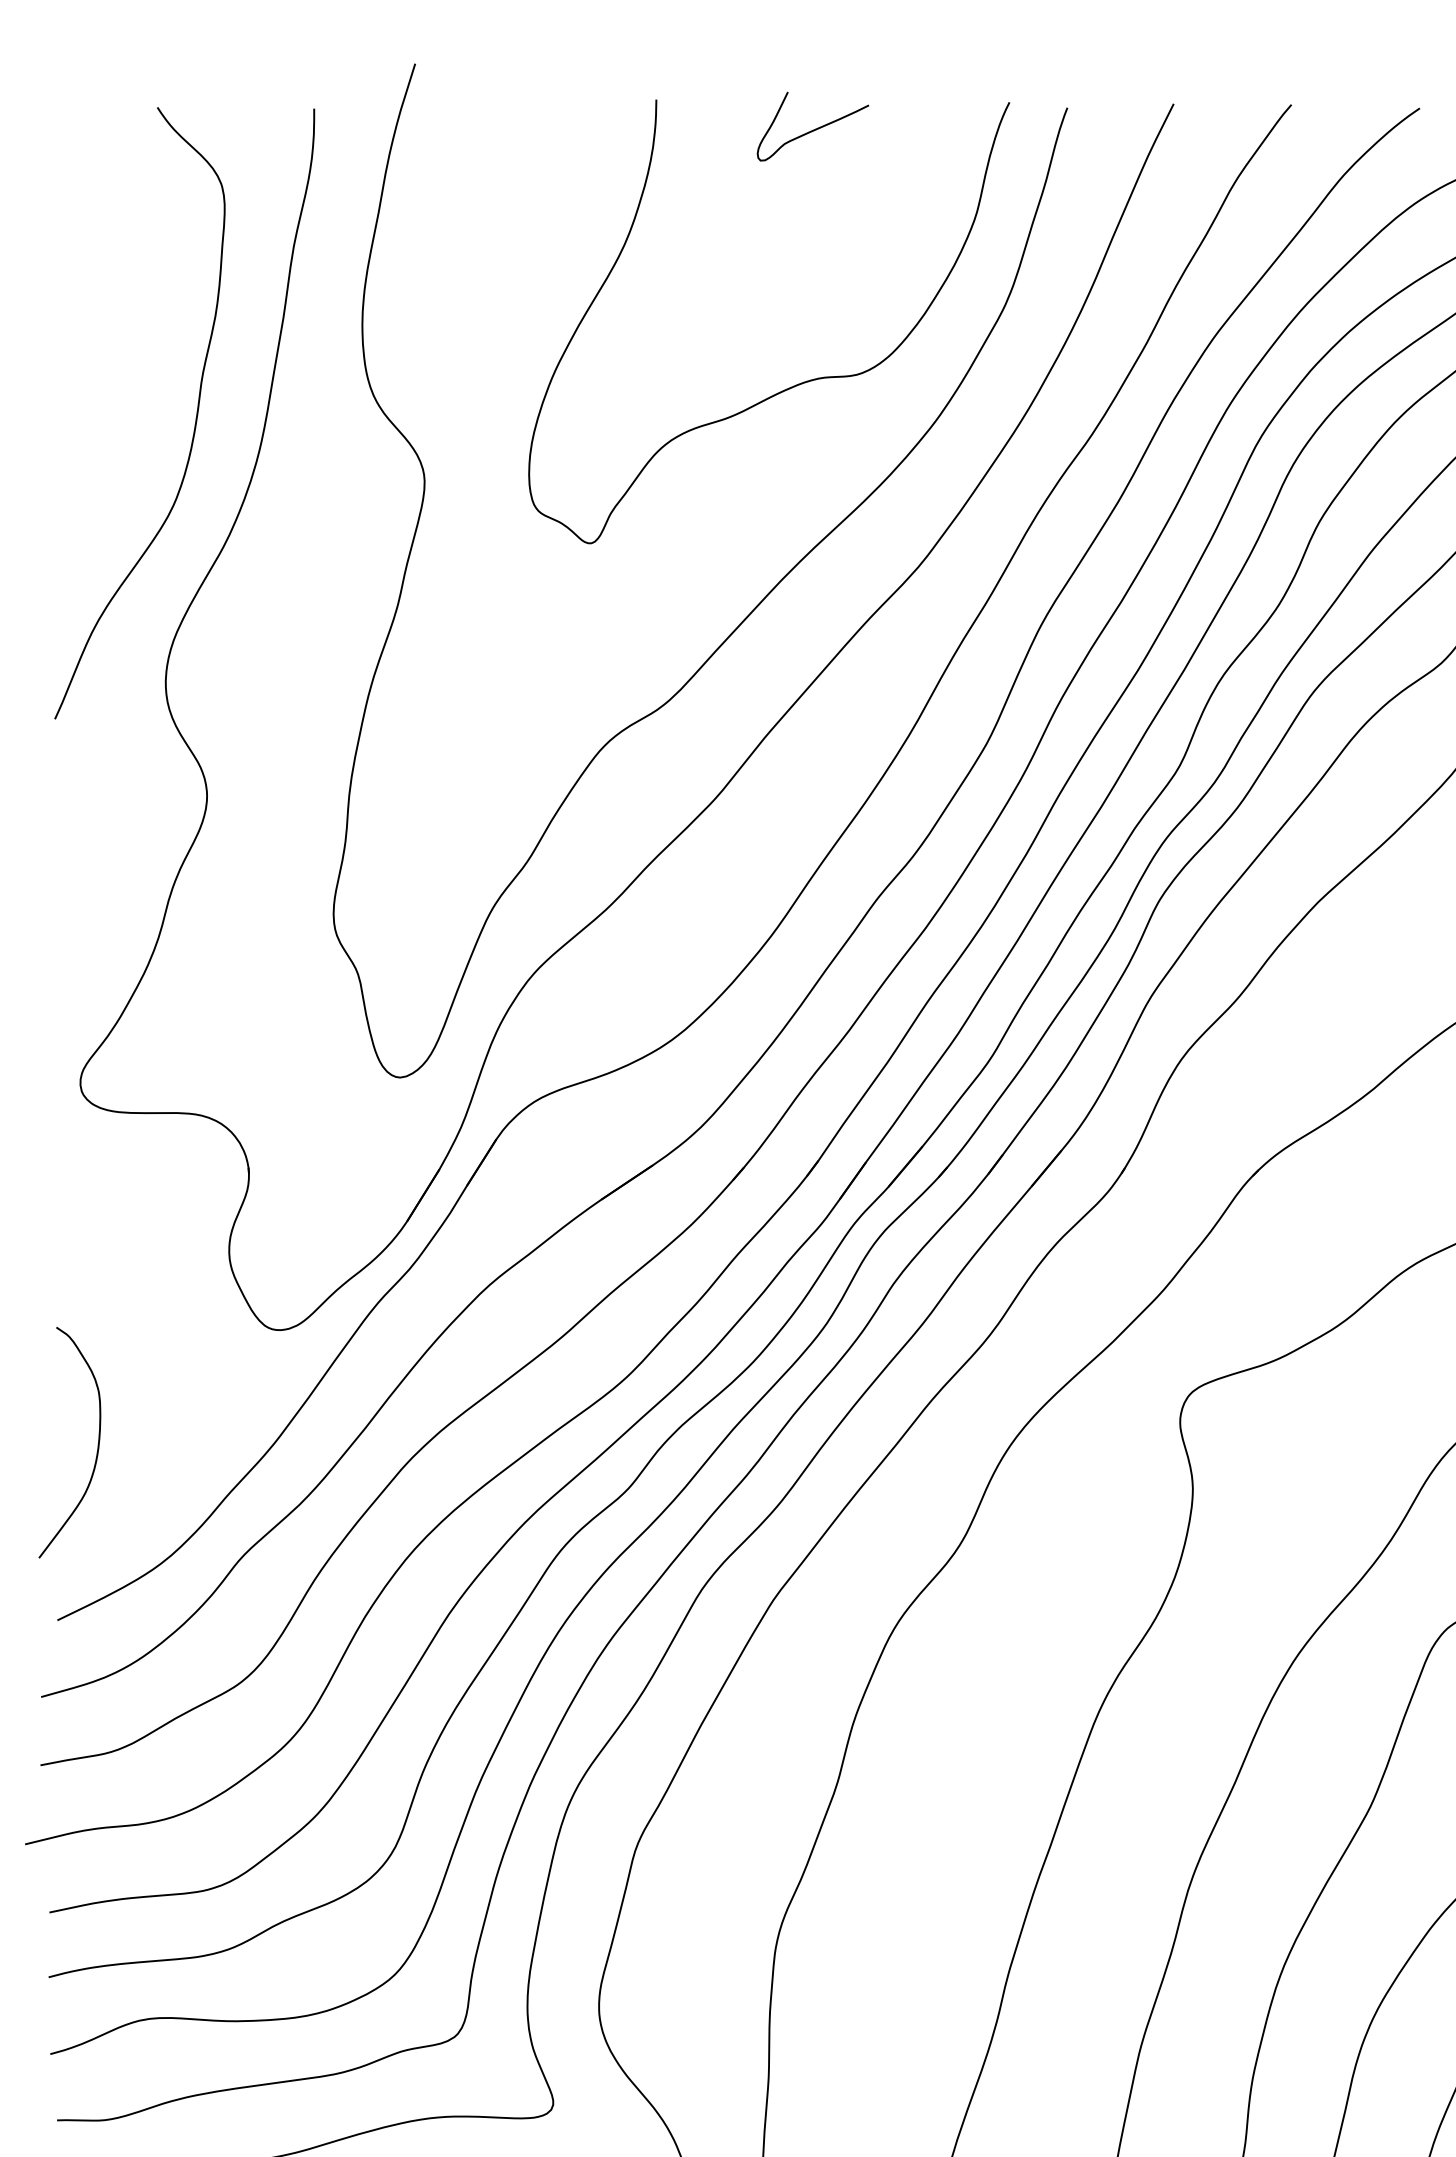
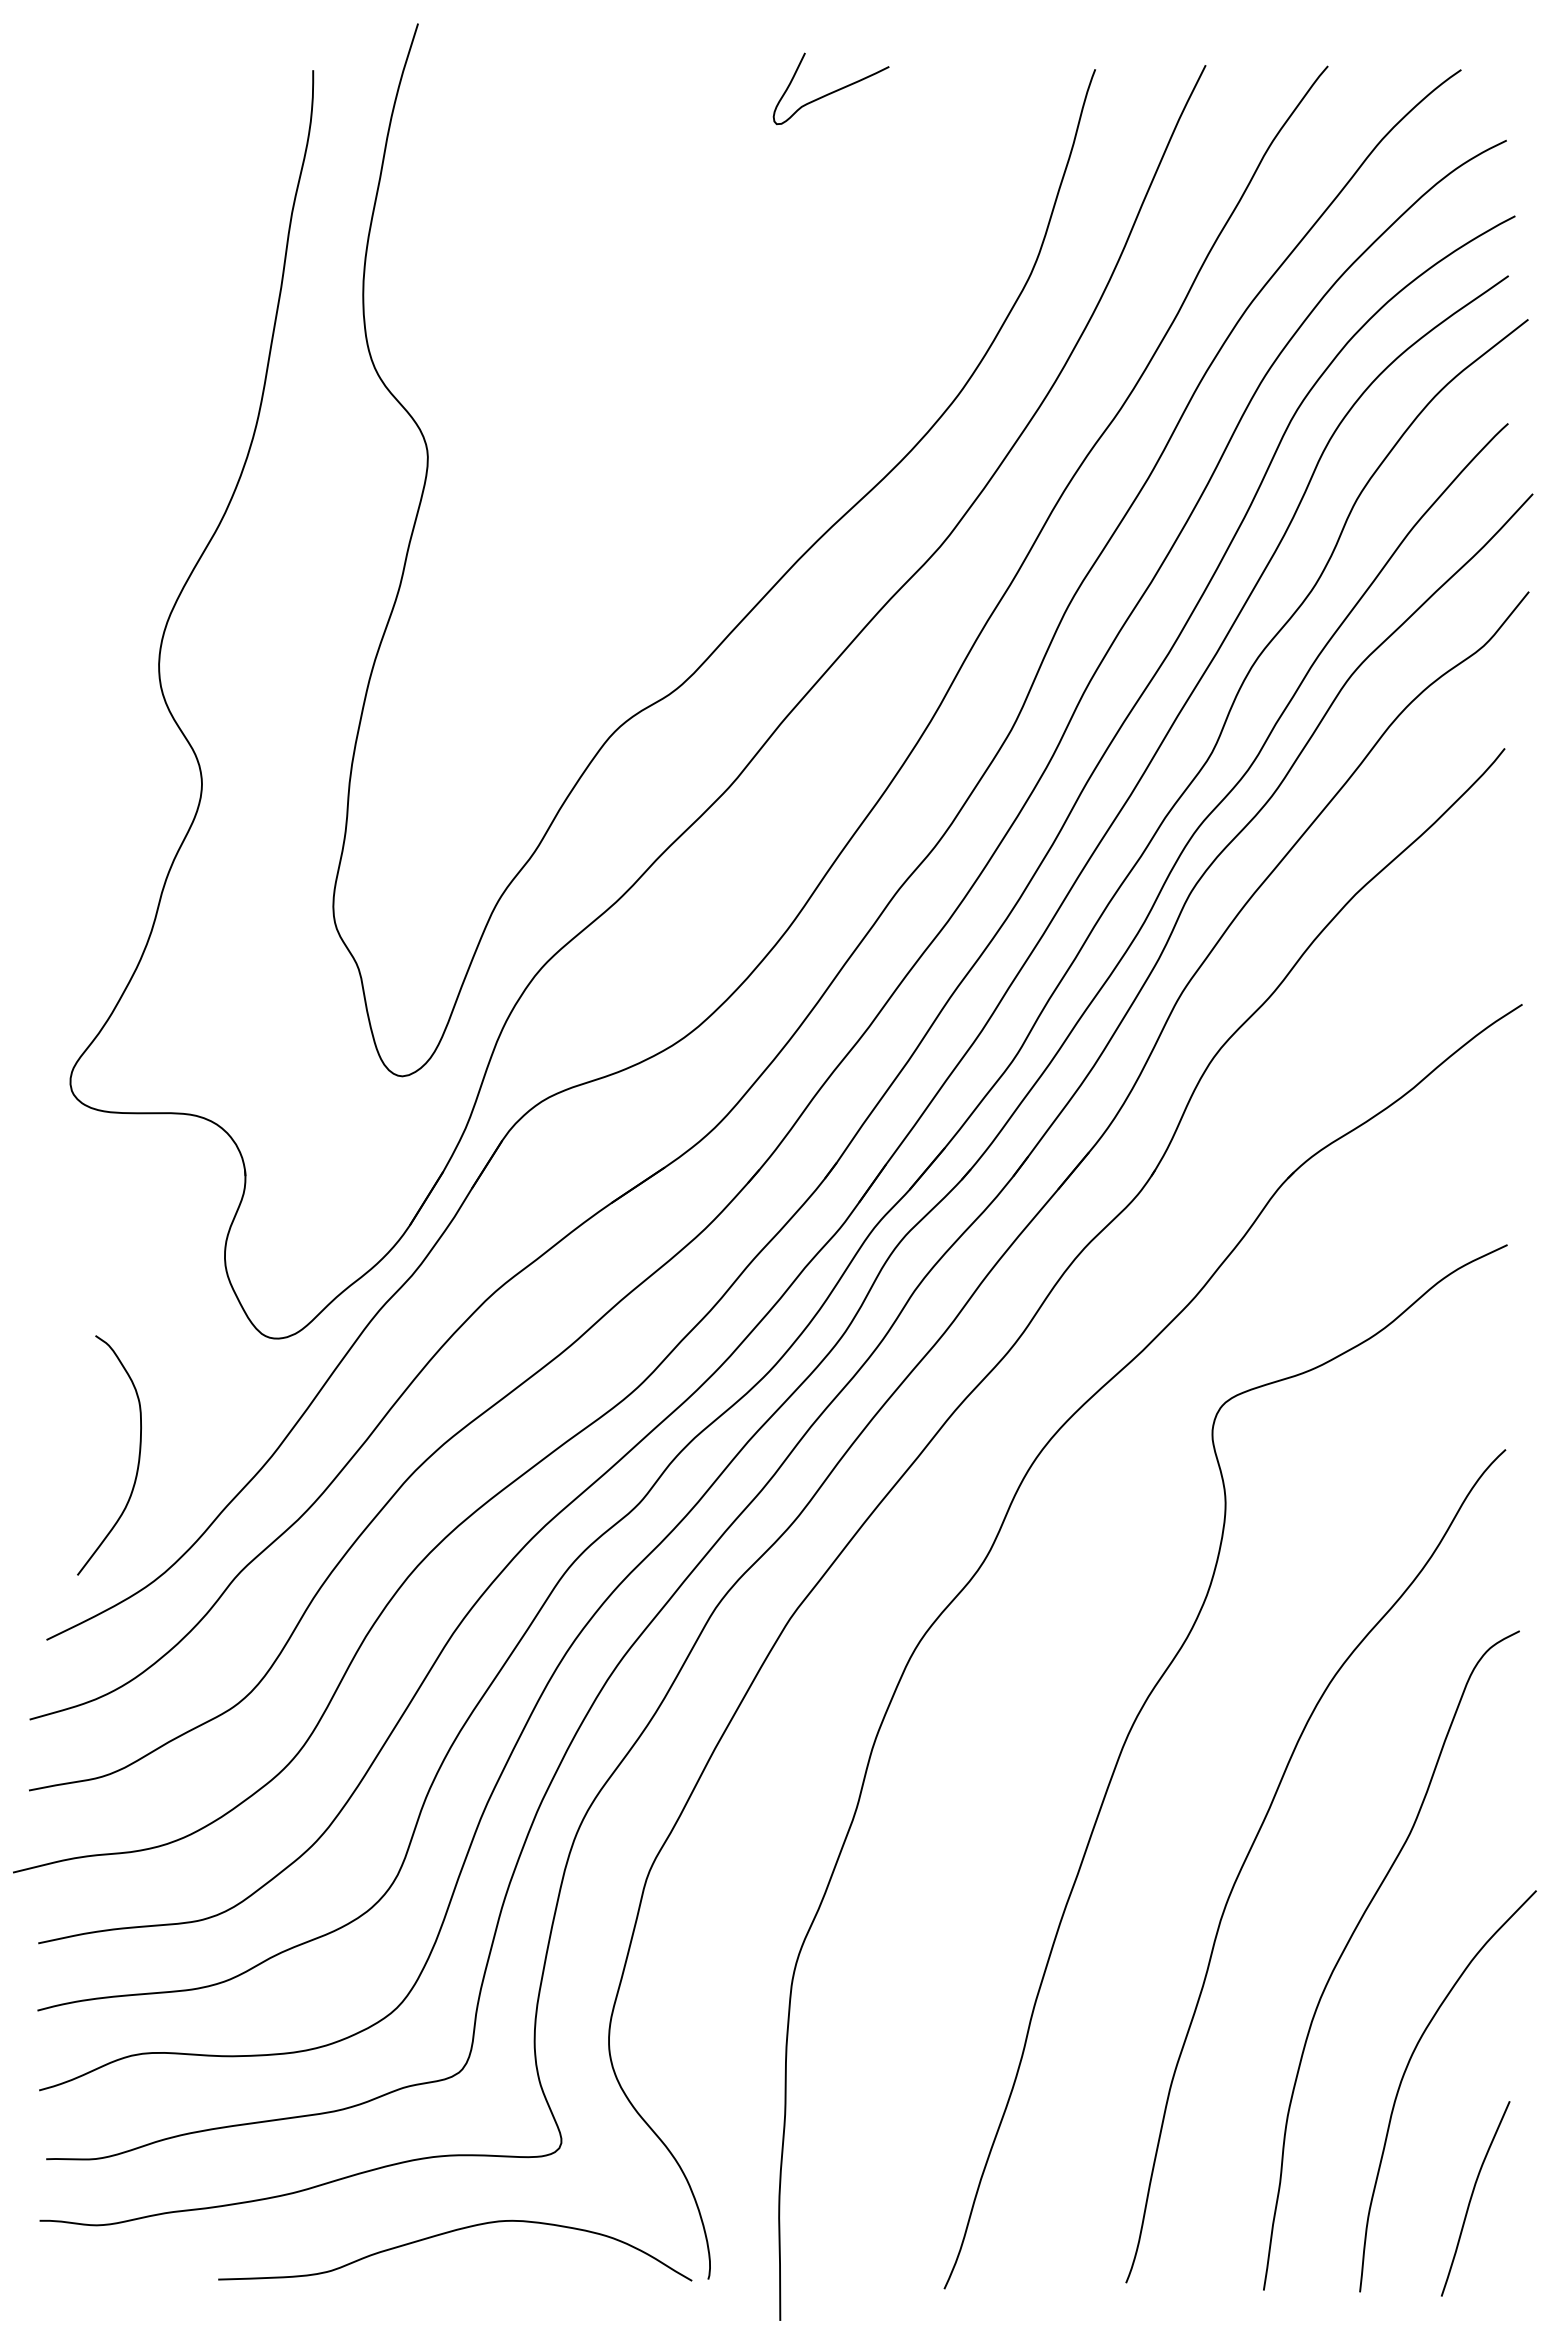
curve: (795, 384) -> (813, 356), removed
curve: (195, 420) -> (189, 394), removed
curve: (97, 1442) -> (138, 1455), moved

